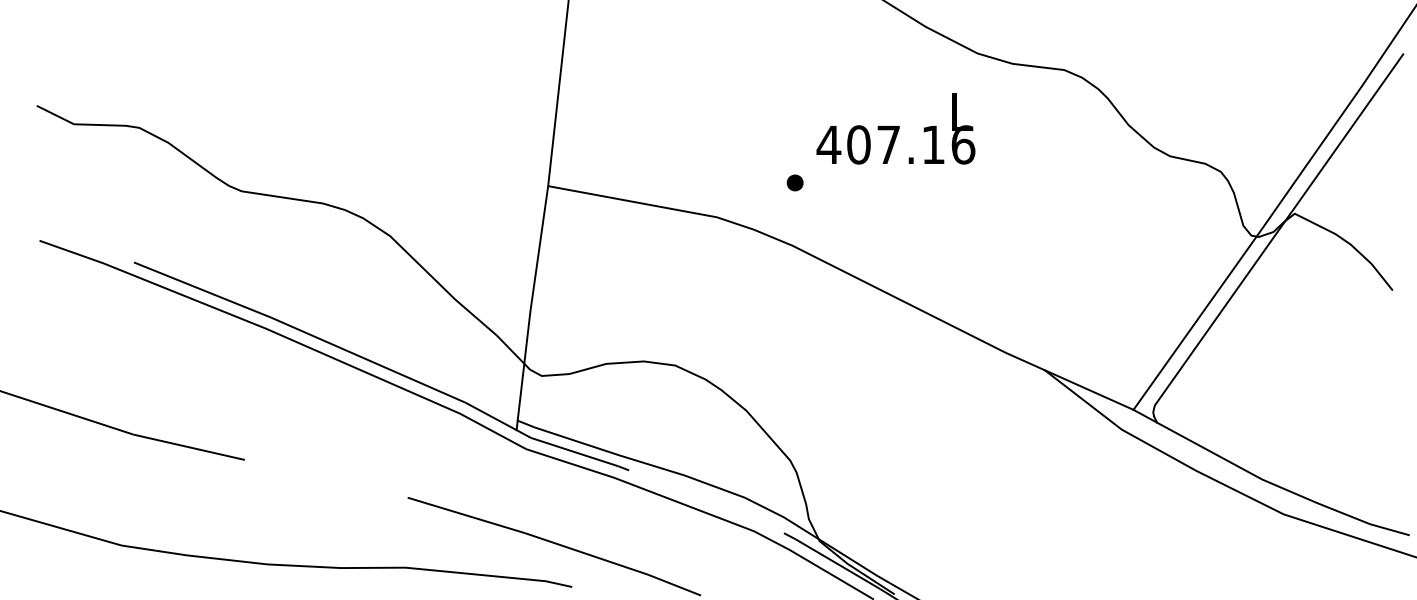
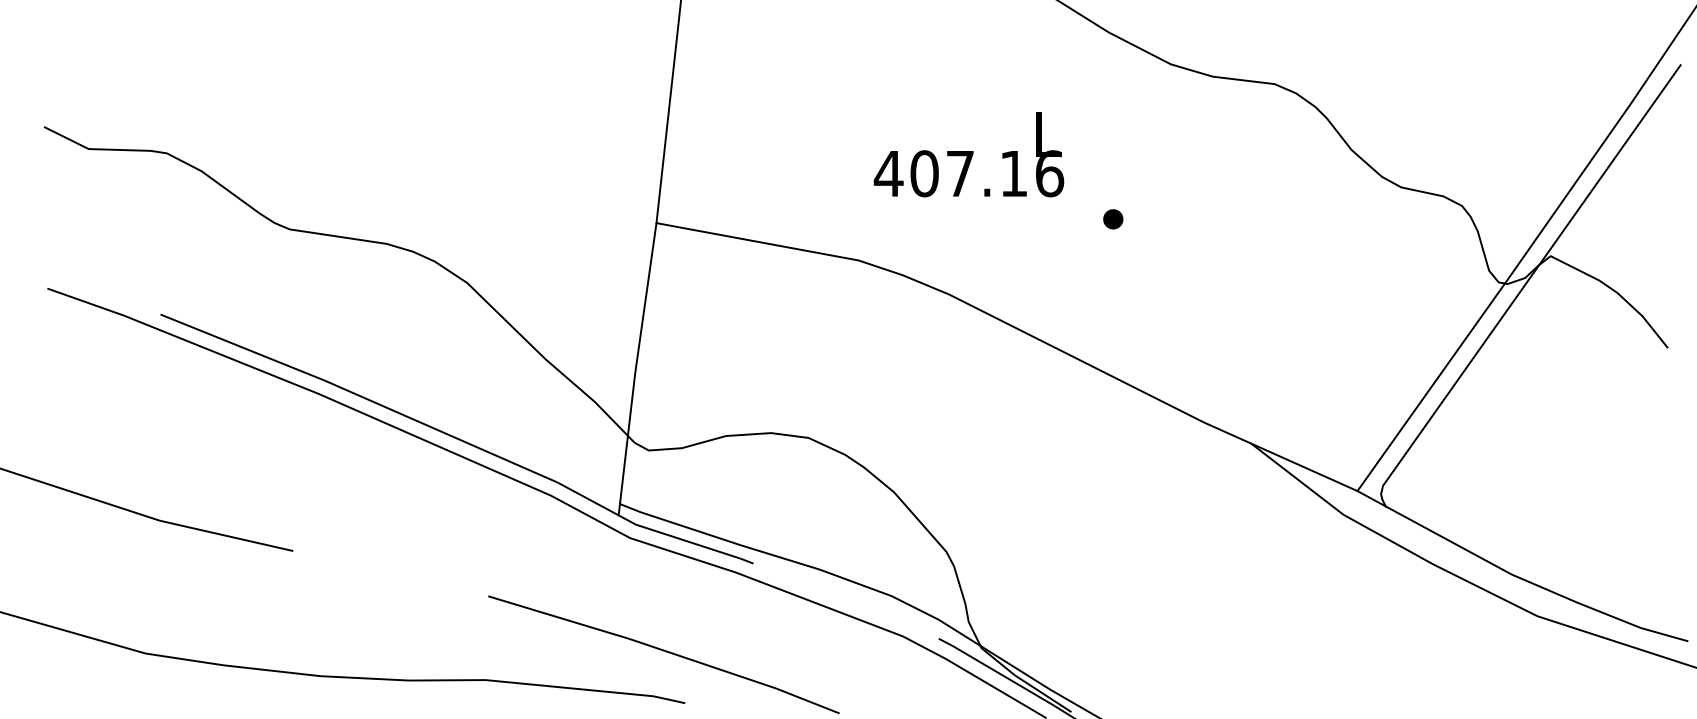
text: (895, 128) -> (968, 154), moved
part: (795, 183) -> (1113, 219), moved

